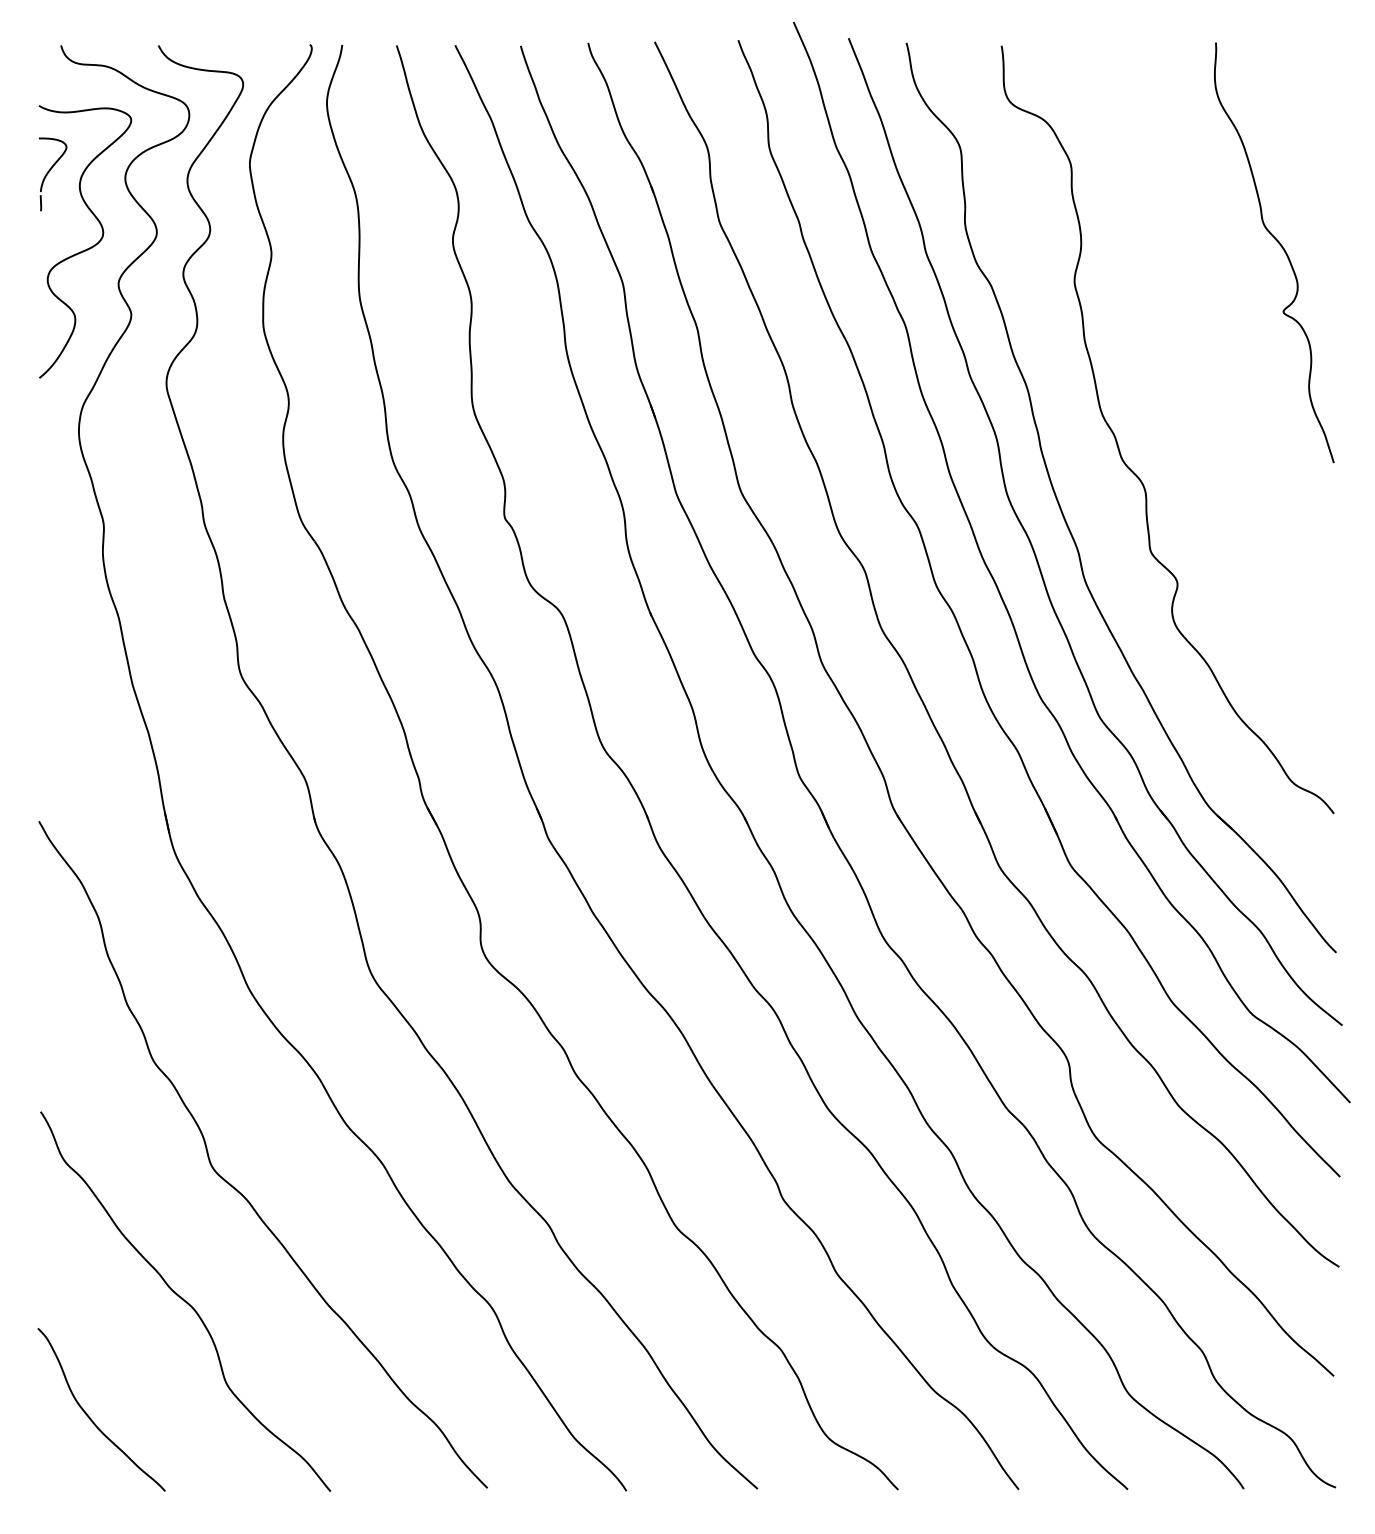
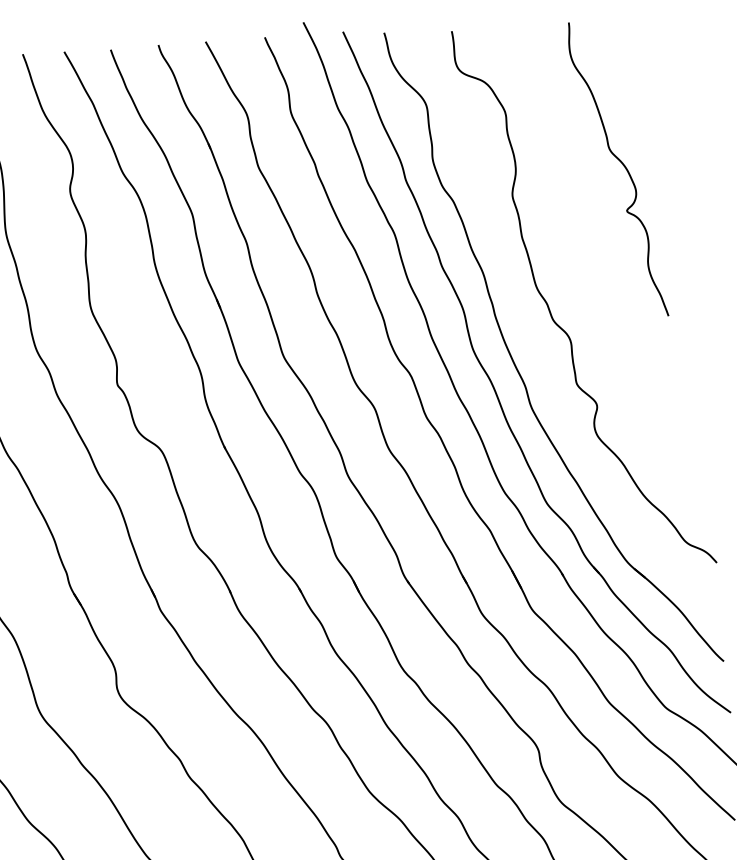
curve: (1280, 246) -> (622, 164), moved

